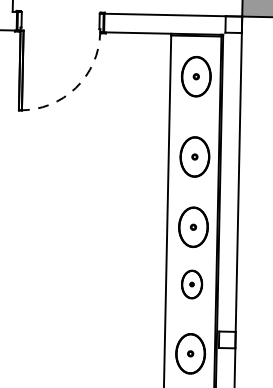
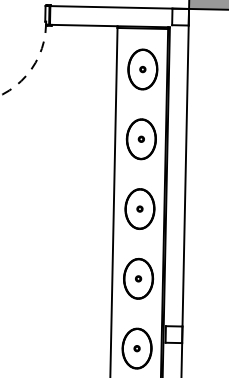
part: (194, 156) -> (140, 138), moved
part: (193, 226) -> (139, 208), moved
part: (191, 284) -> (137, 278), size x1.43

